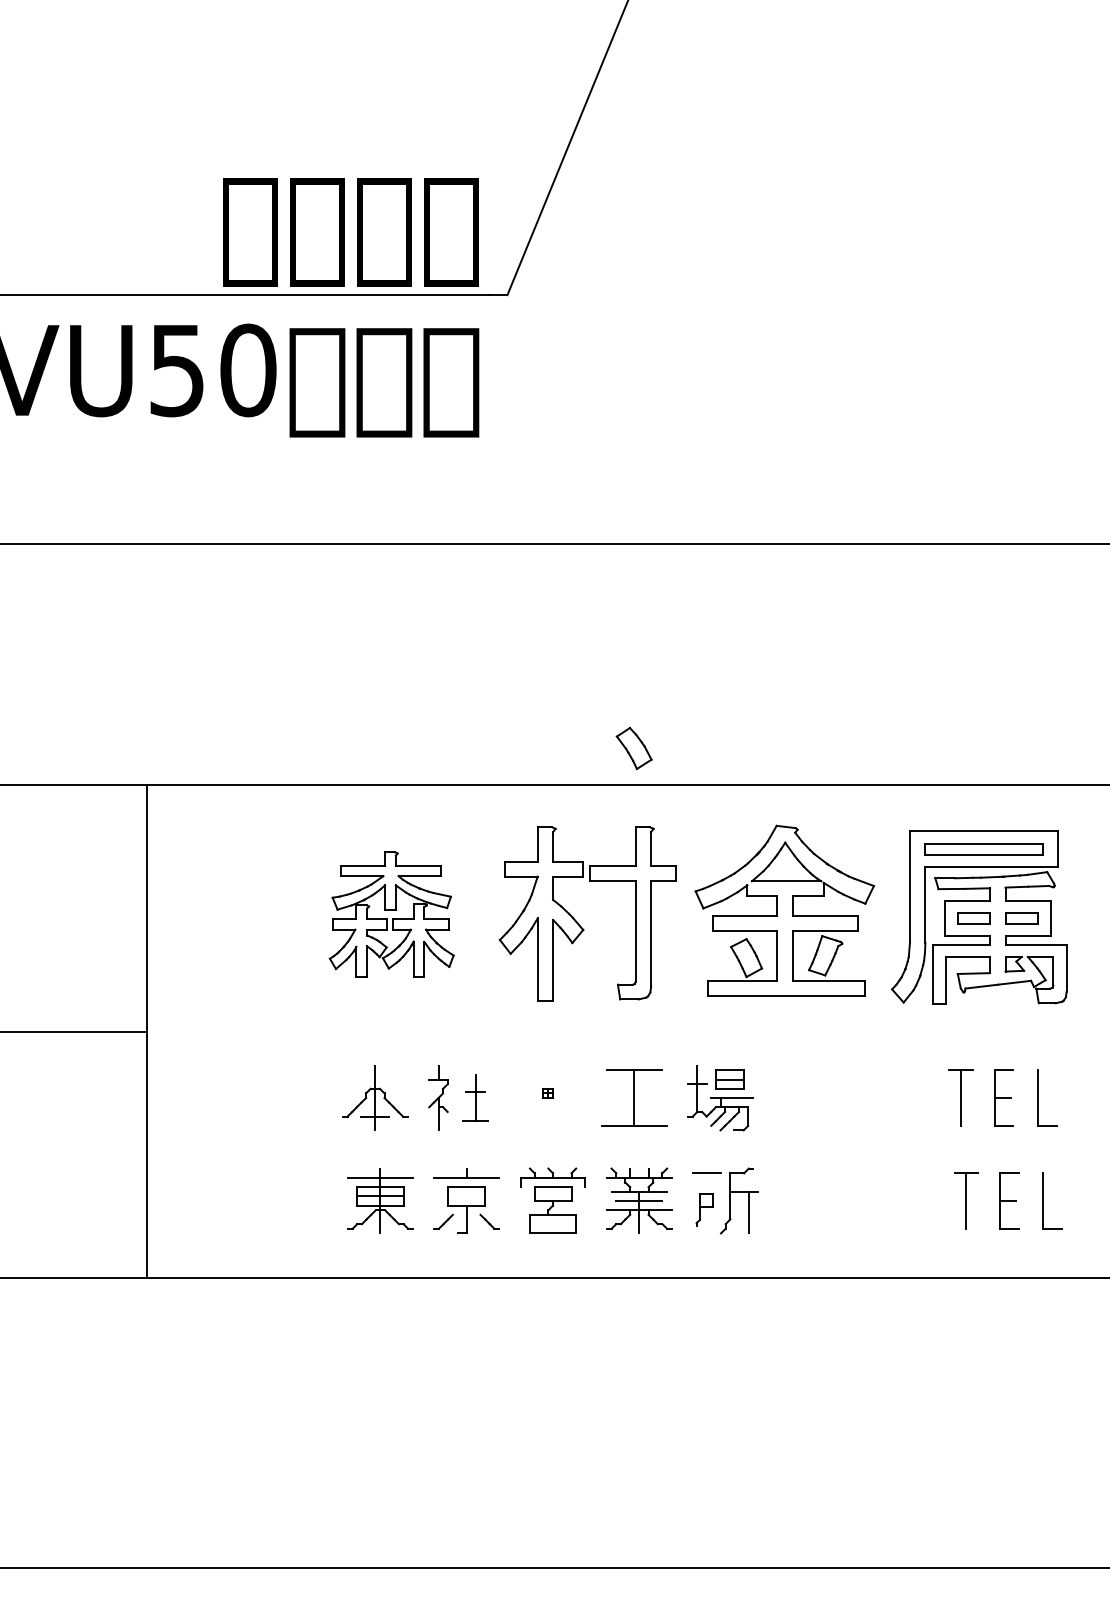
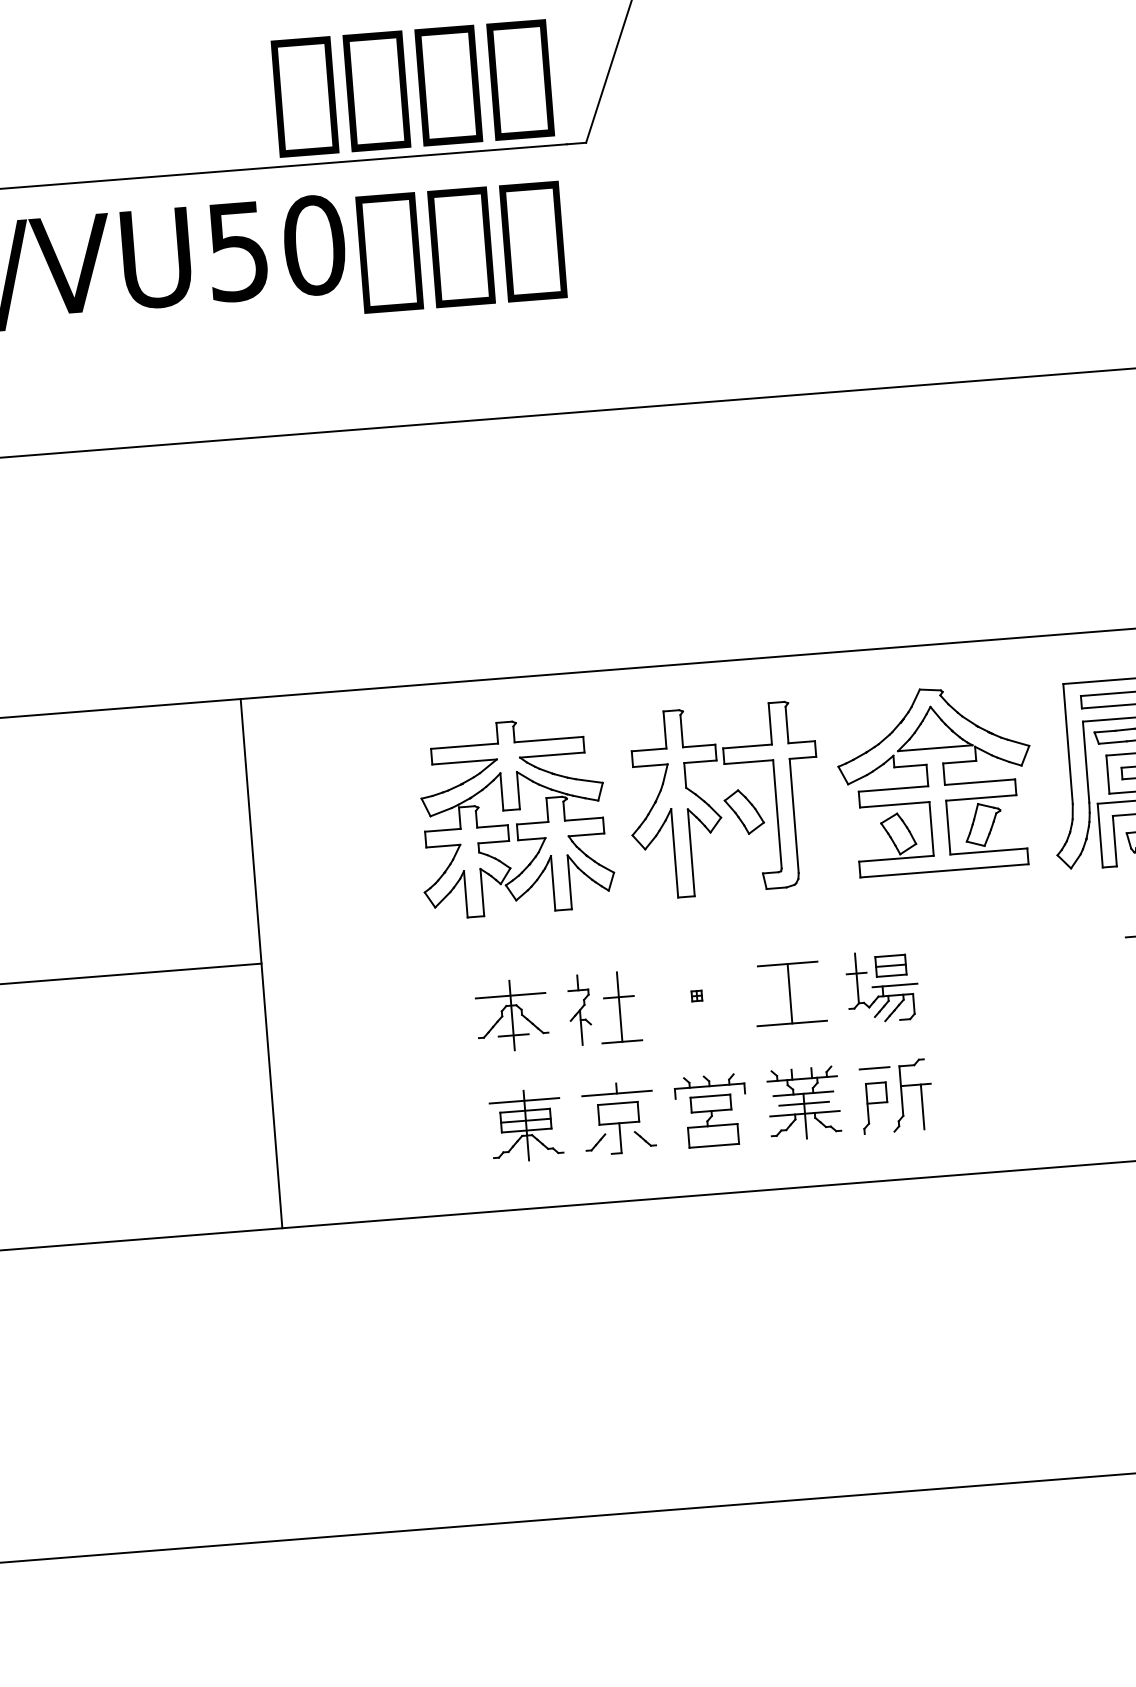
part: (633, 748) -> (743, 812), moved
part: (391, 914) -> (514, 817), size x1.43
line: (374, 1079) -> (509, 995), added
part: (475, 1097) -> (619, 1006), size x1.43
part: (704, 1209) -> (874, 1107), size x1.43

